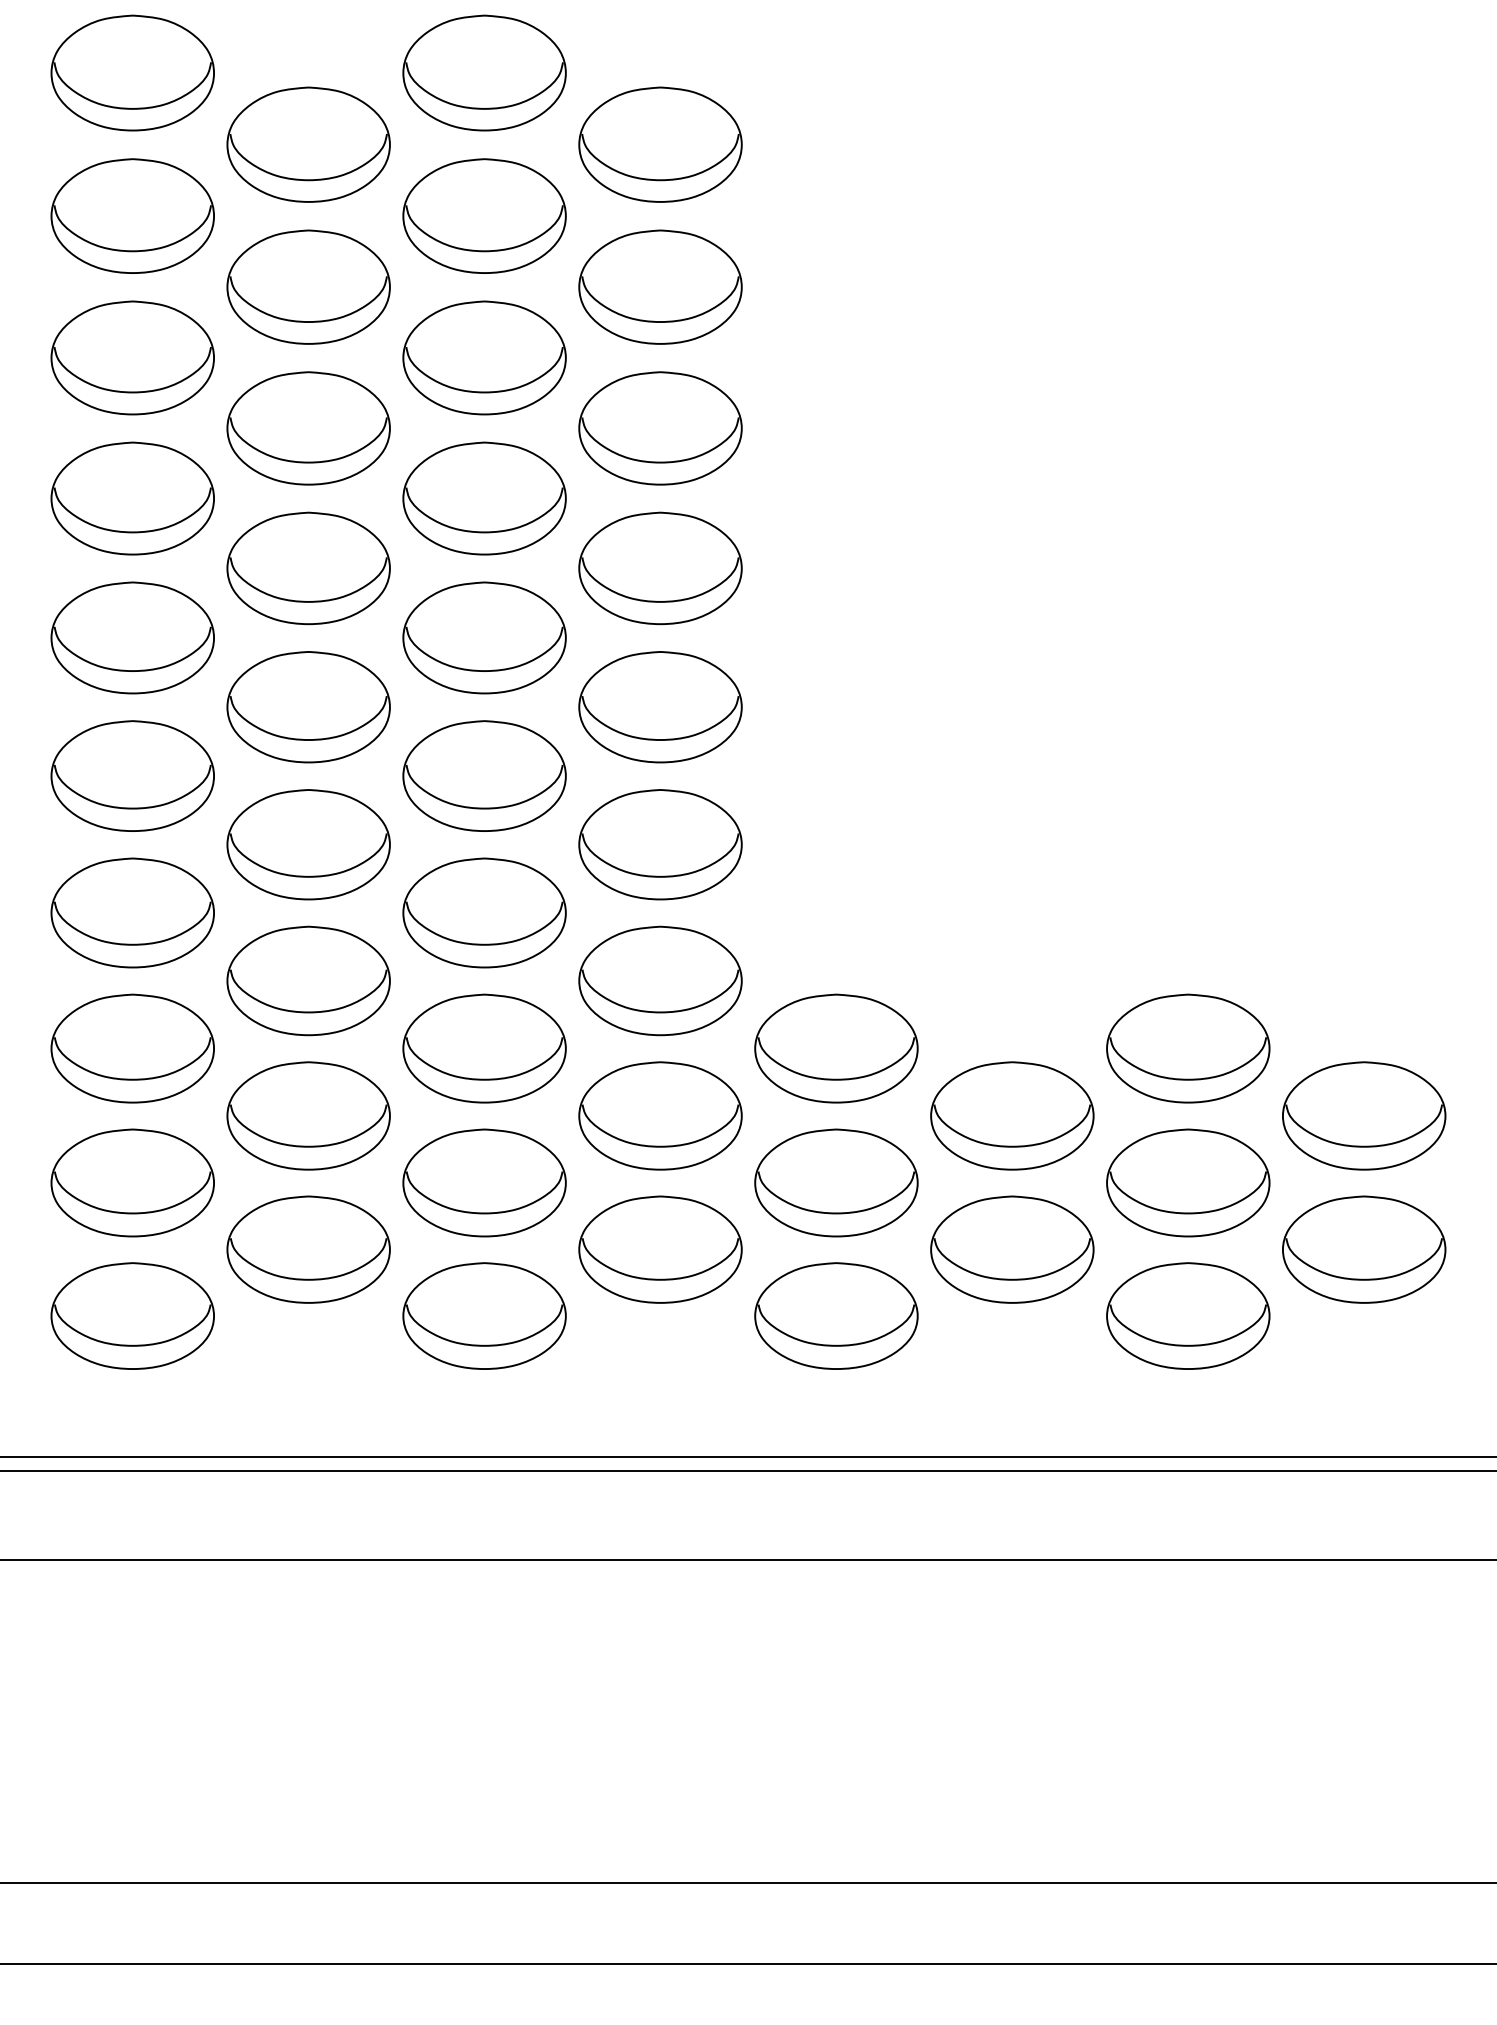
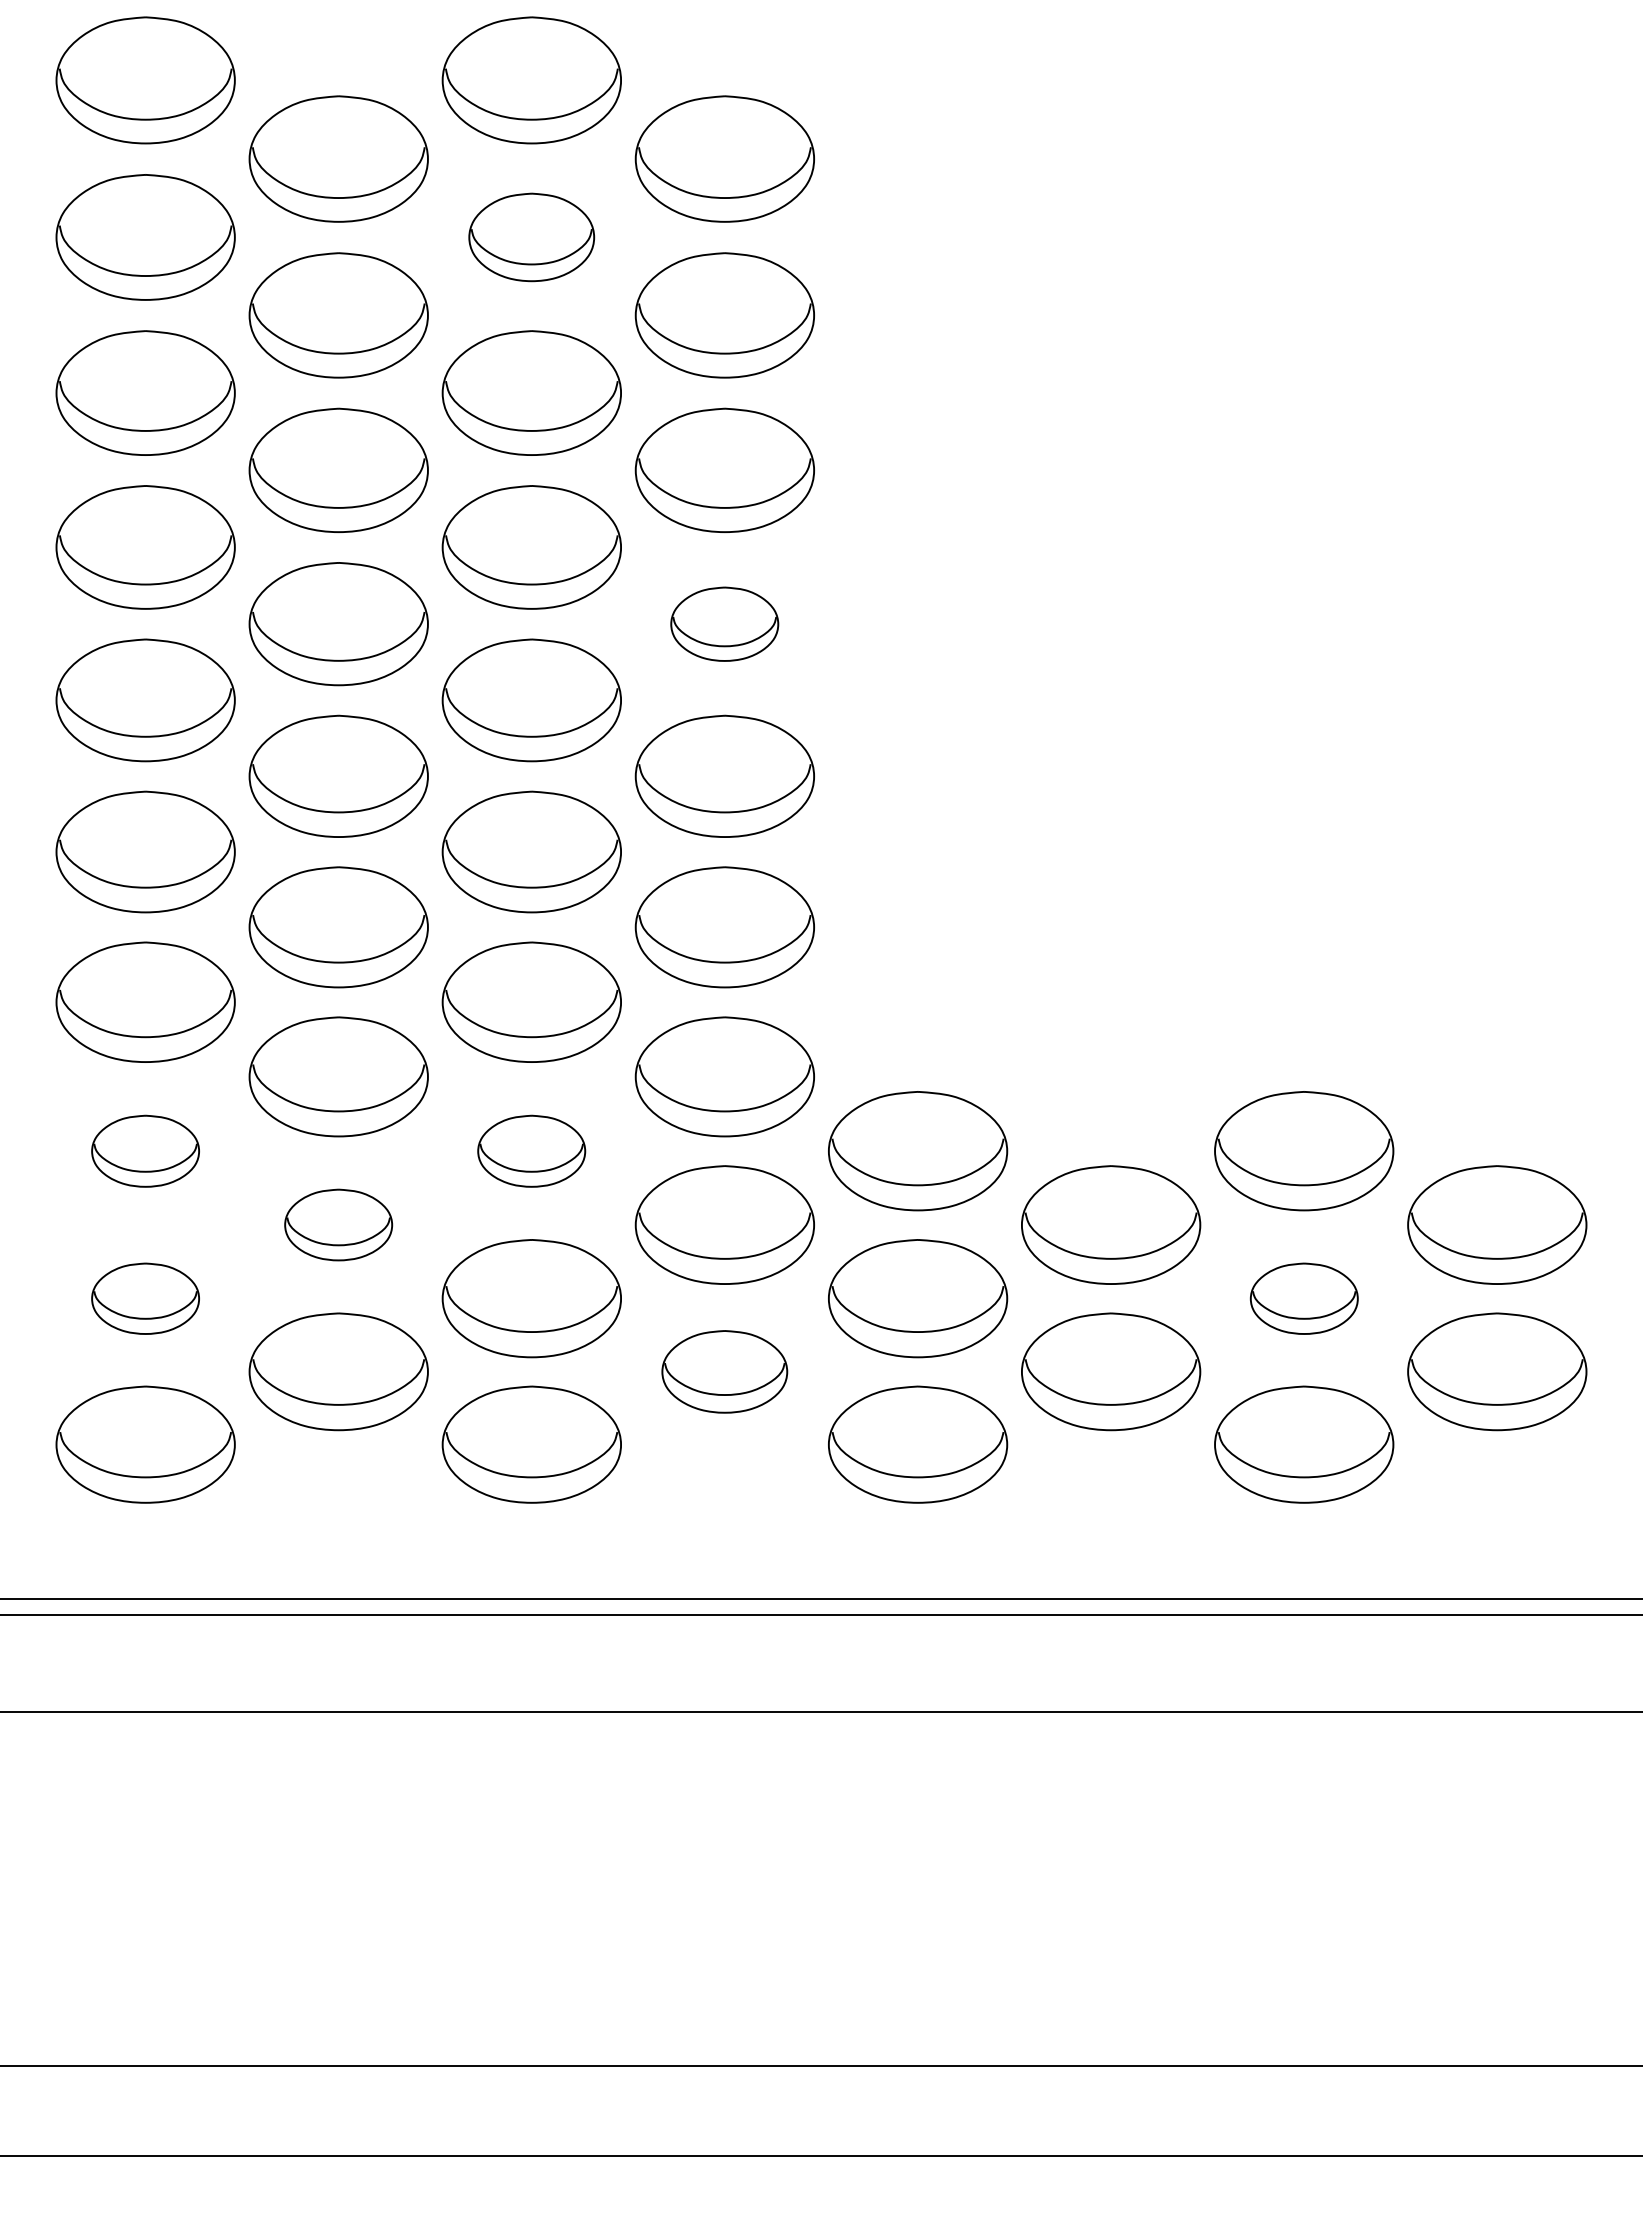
part: (484, 216) -> (531, 237), size x0.7
part: (660, 568) -> (724, 624), size x0.6
part: (132, 1048) -> (145, 1151), size x0.6
part: (484, 1048) -> (531, 1151), size x0.6
part: (308, 1115) -> (338, 1224), size x0.6
part: (132, 1182) -> (145, 1298), size x0.6
part: (1188, 1182) -> (1304, 1298), size x0.6
part: (660, 1249) -> (724, 1371), size x0.7

